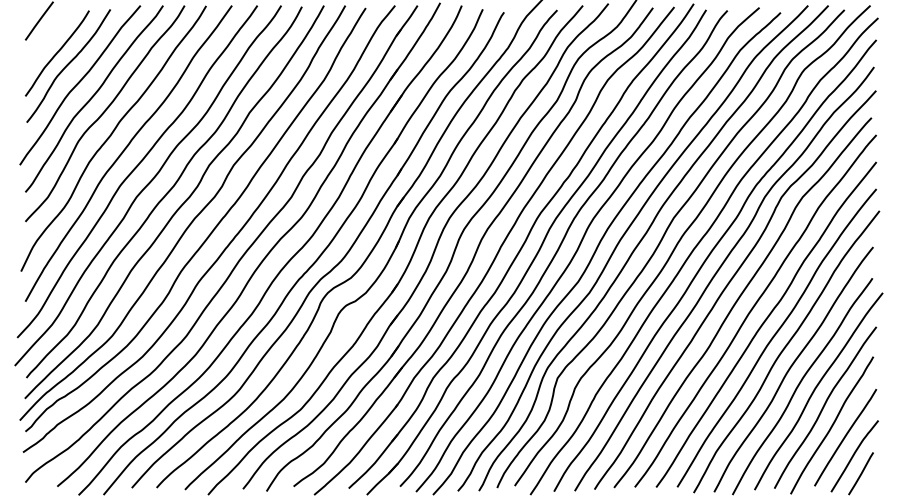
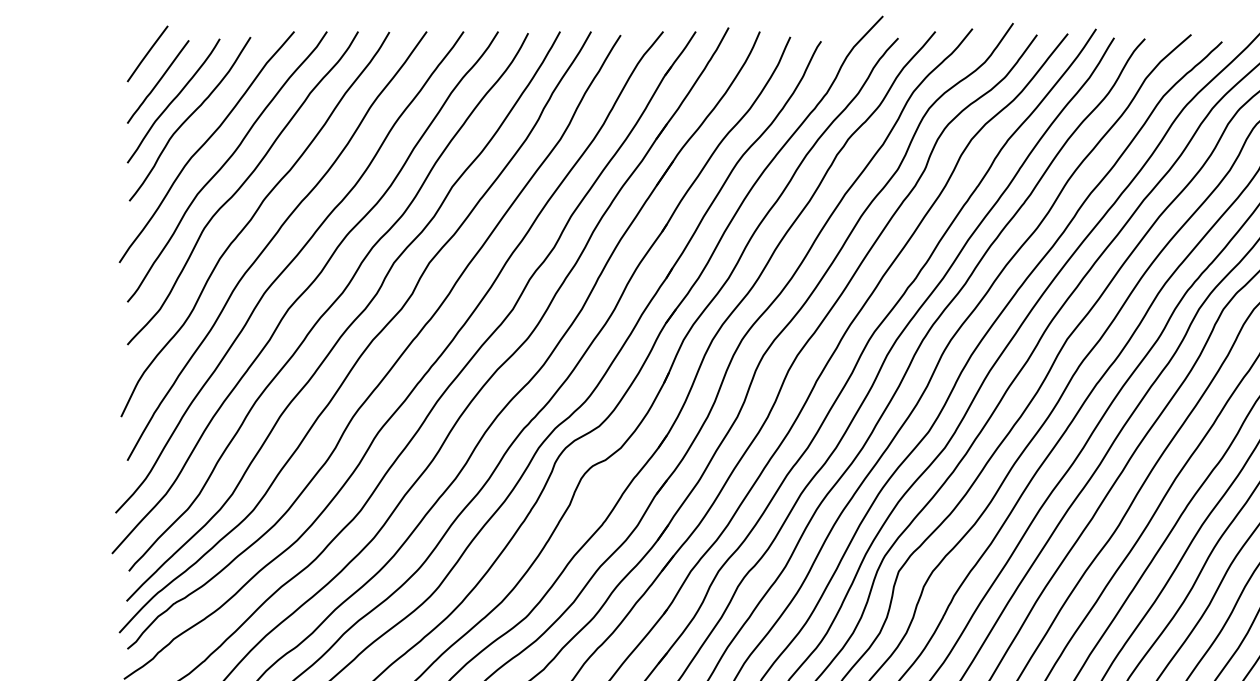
line: (46, 40) -> (157, 82), added

